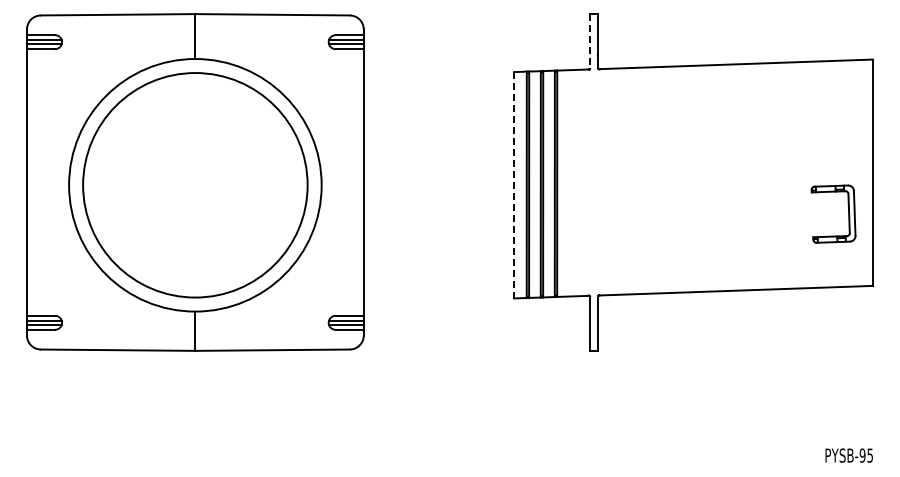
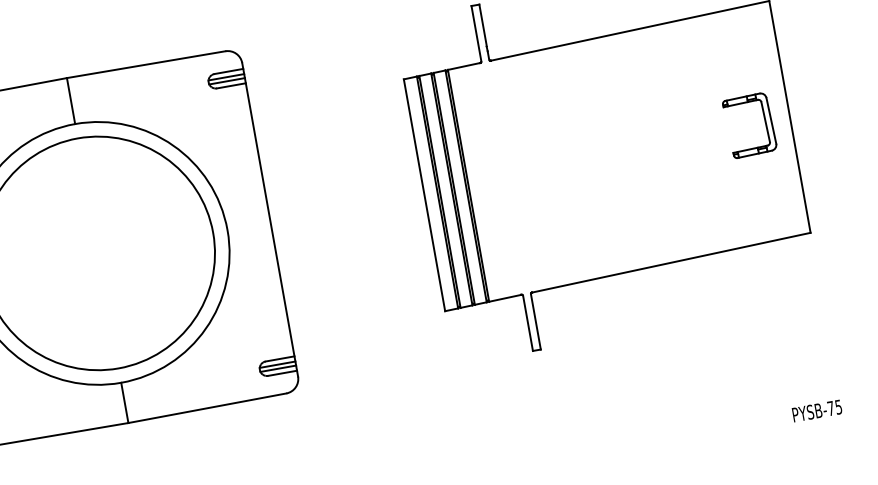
line: (590, 41) -> (476, 34), dashed -> solid
line: (513, 185) -> (424, 195), dashed -> solid
part: (848, 213) -> (765, 122), moved
text: (862, 455) -> (830, 408), PYSB-95 -> PYSB-75

